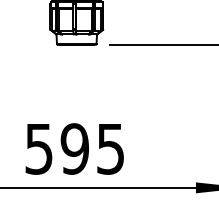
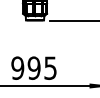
text: (38, 147) -> (17, 67), 595 -> 995

